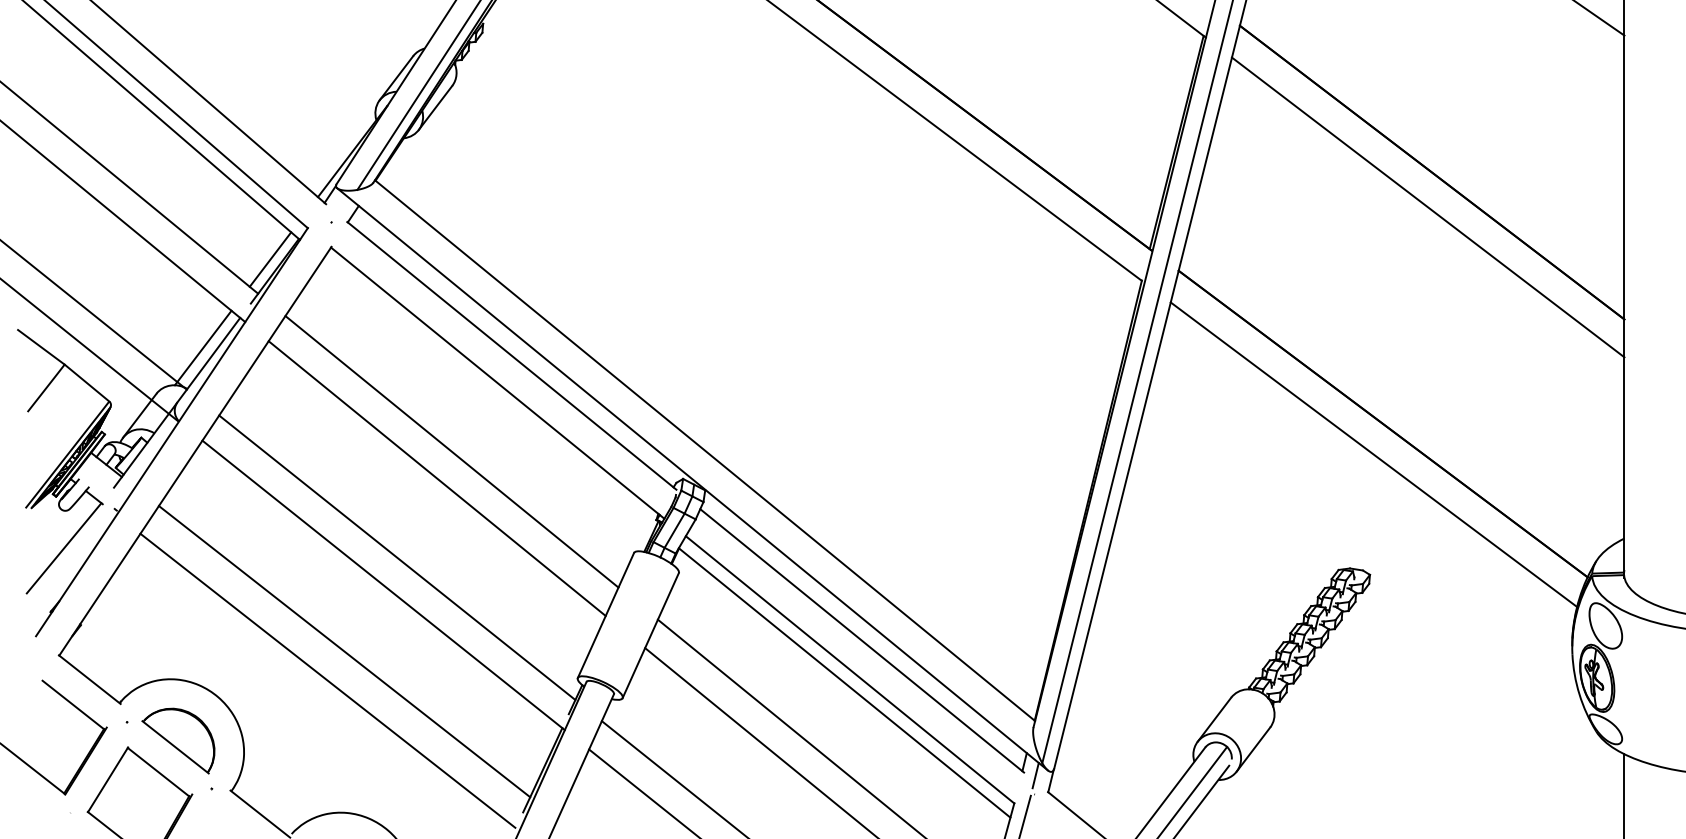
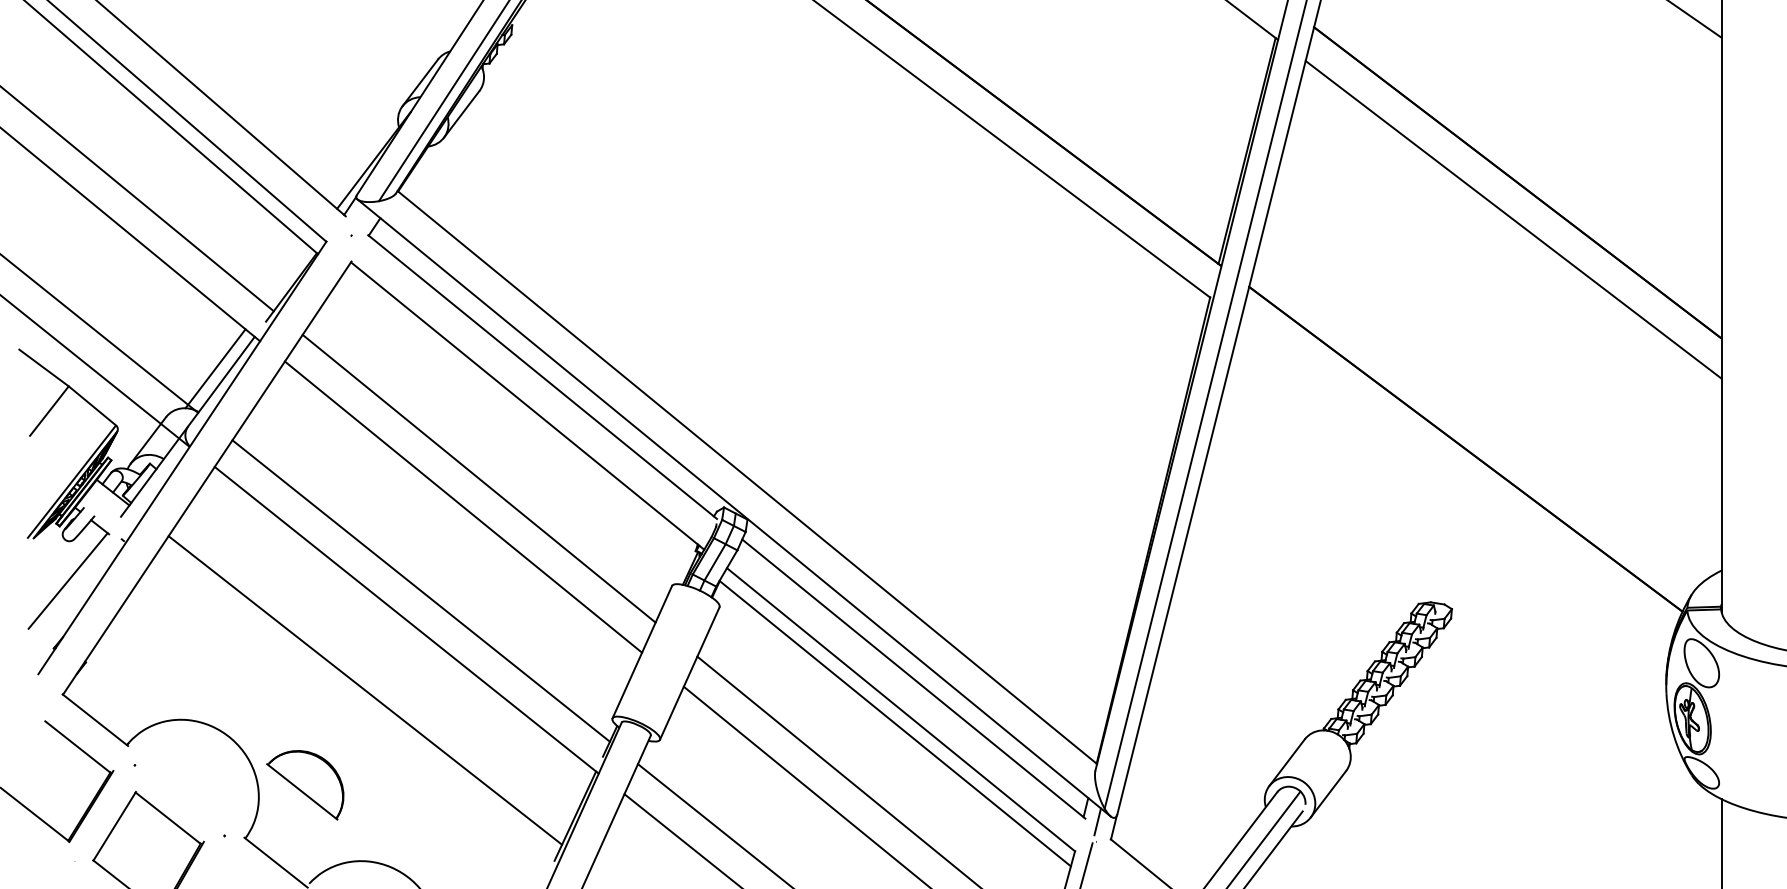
line: (270, 259) -> (286, 274), removed
line: (1373, 454) -> (1455, 481), removed
line: (327, 680) -> (347, 721), removed
part: (178, 741) -> (305, 785), moved

